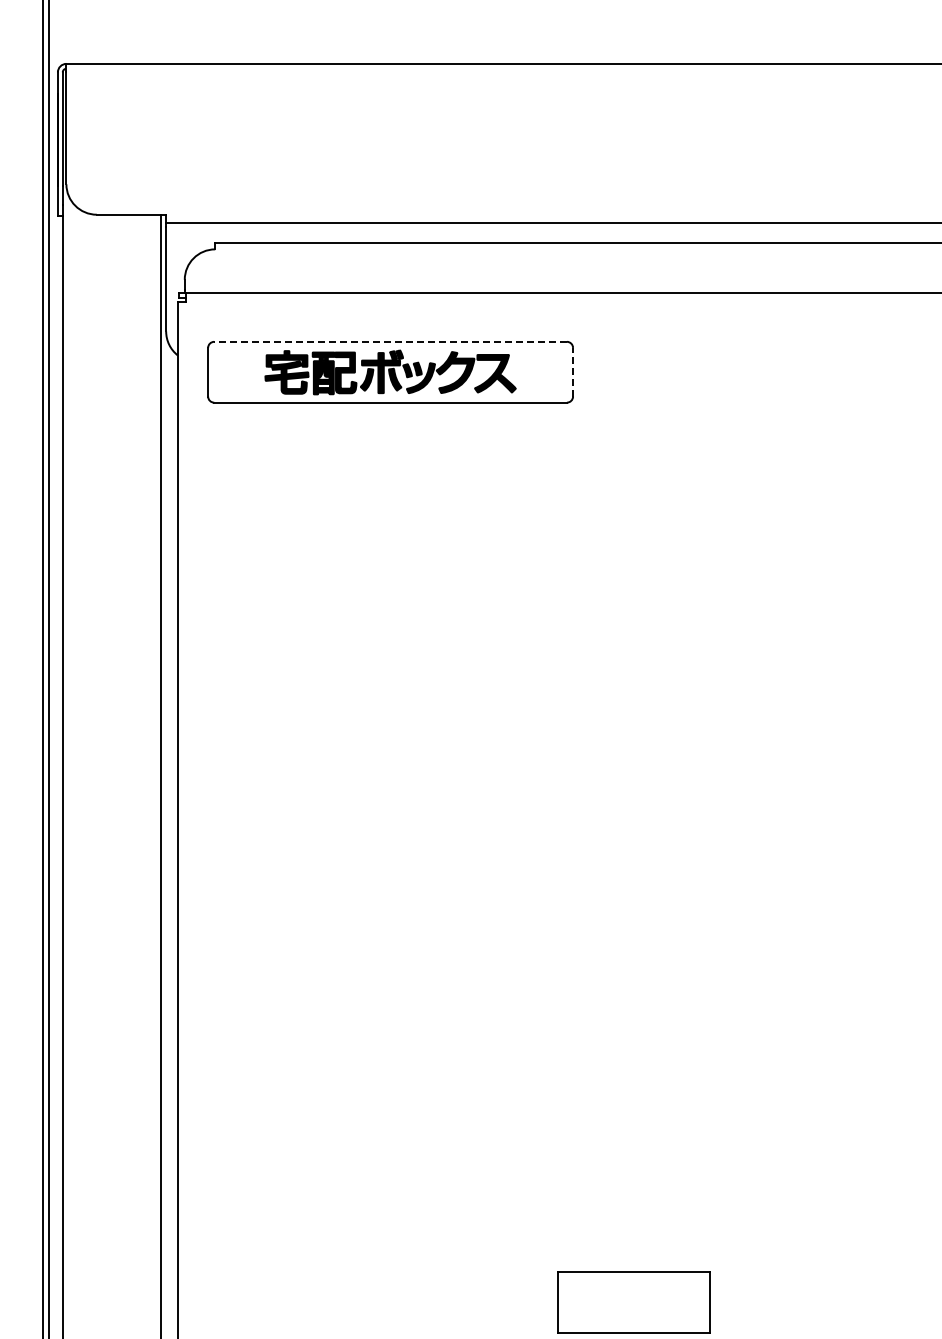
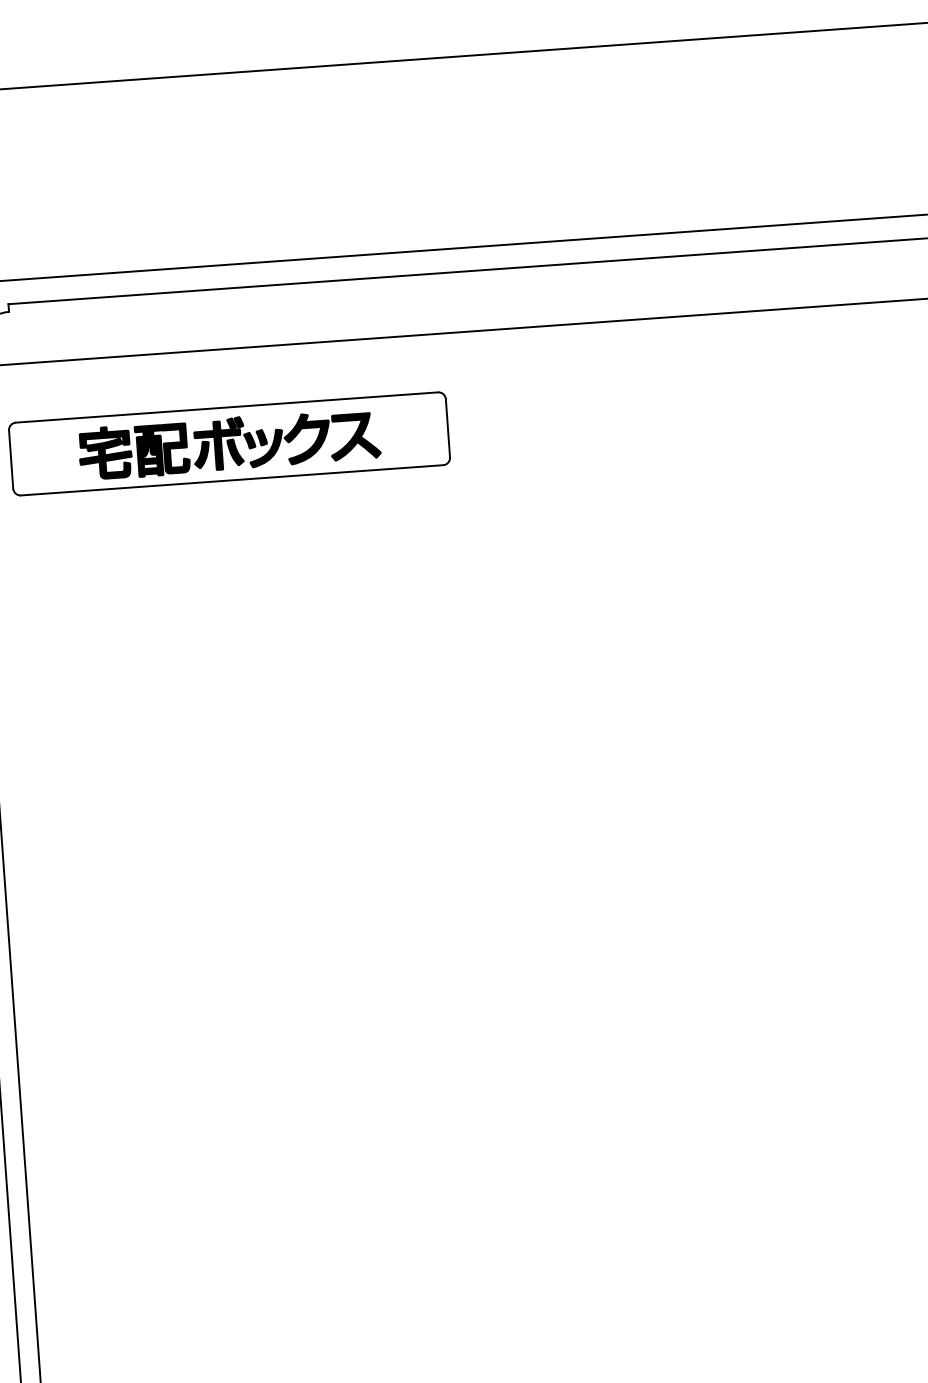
line: (390, 341) -> (226, 407), dashed -> solid
line: (573, 371) -> (448, 427), dashed -> solid

